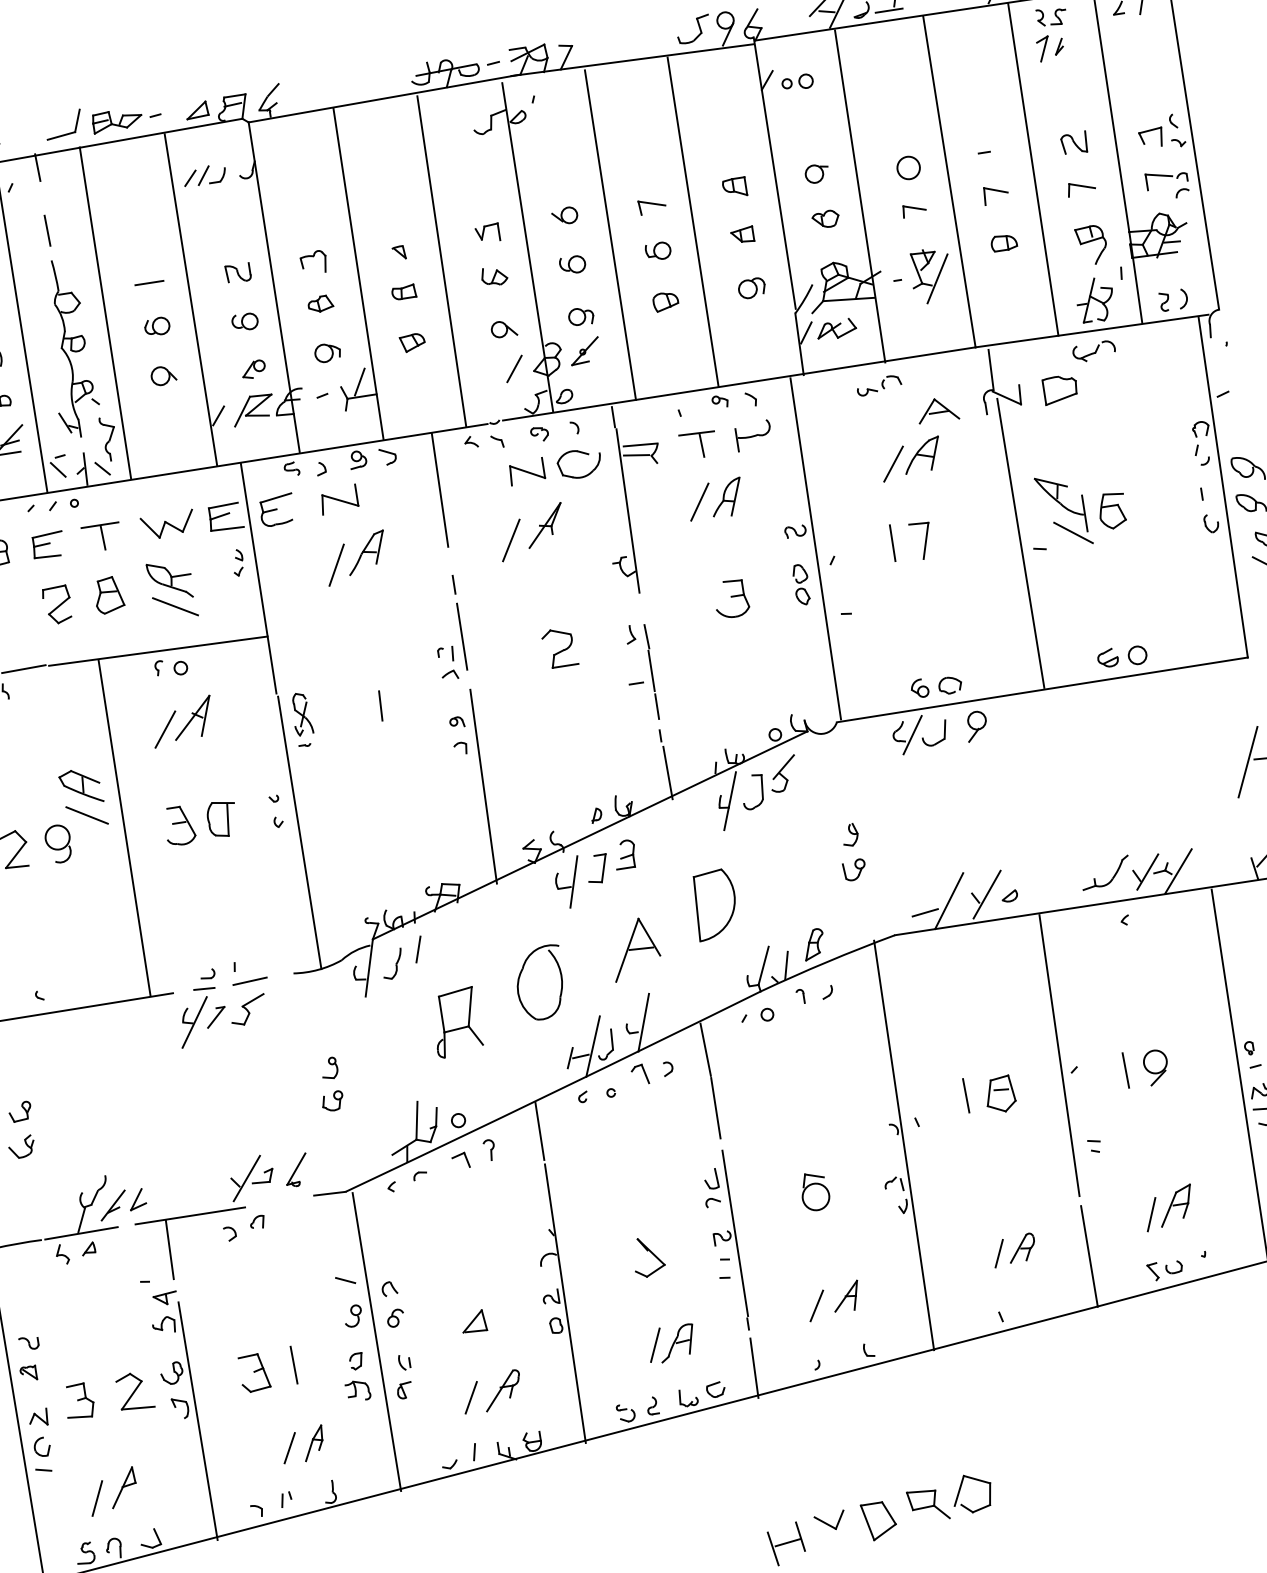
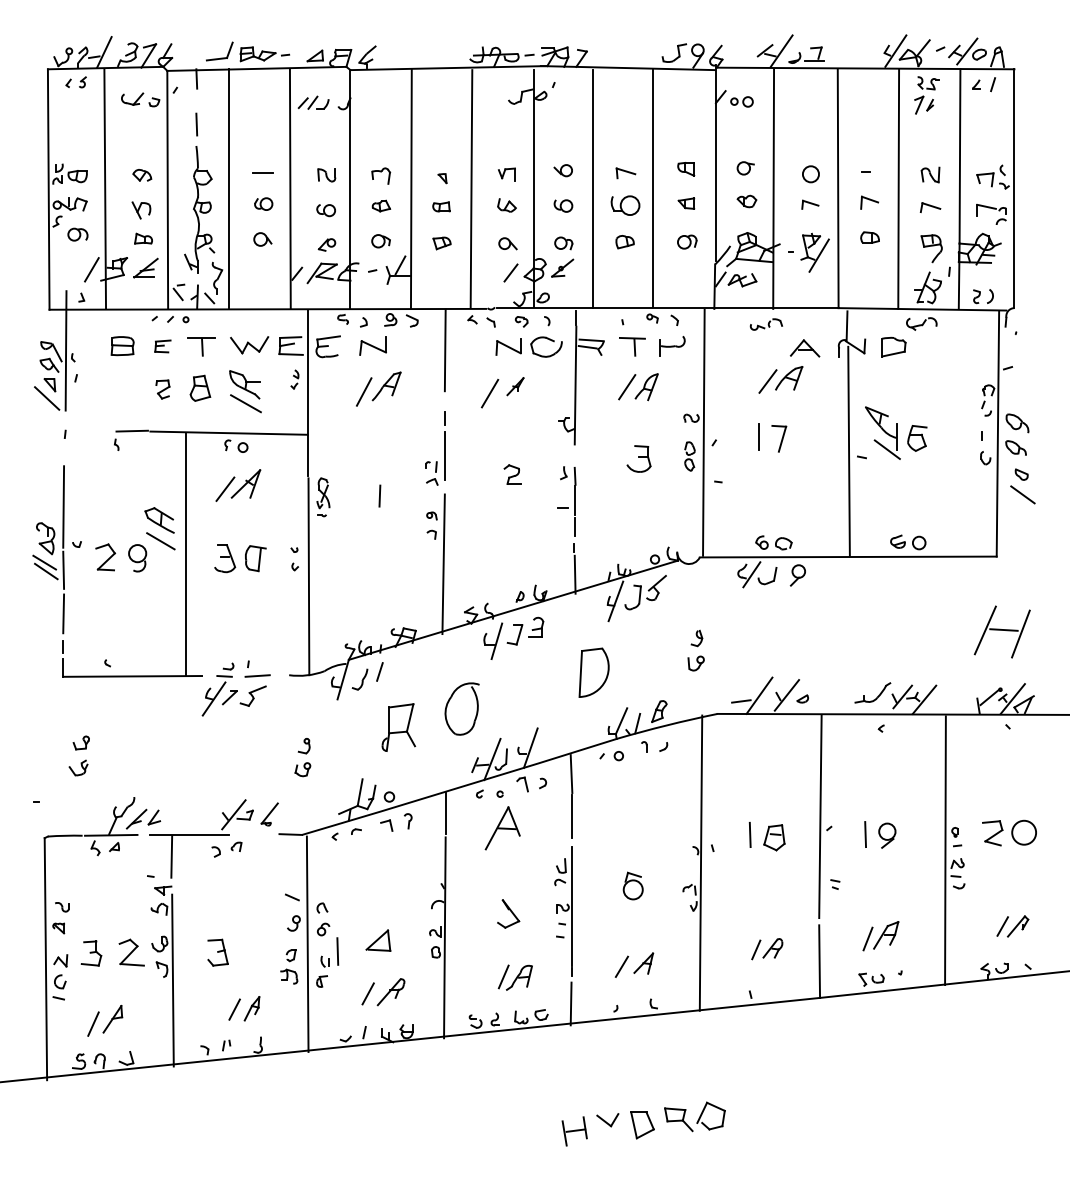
part: (657, 251) -> (624, 205), size x1.6
part: (545, 525) -> (515, 386), size x0.6
part: (47, 545) -> (162, 346), size x0.7
part: (56, 604) -> (162, 389), size x0.7
part: (559, 647) -> (512, 474), size x0.7
part: (634, 949) -> (502, 828), moved
part: (472, 1321) -> (377, 940), size x1.4
line: (293, 1365) -> (337, 951), moved

